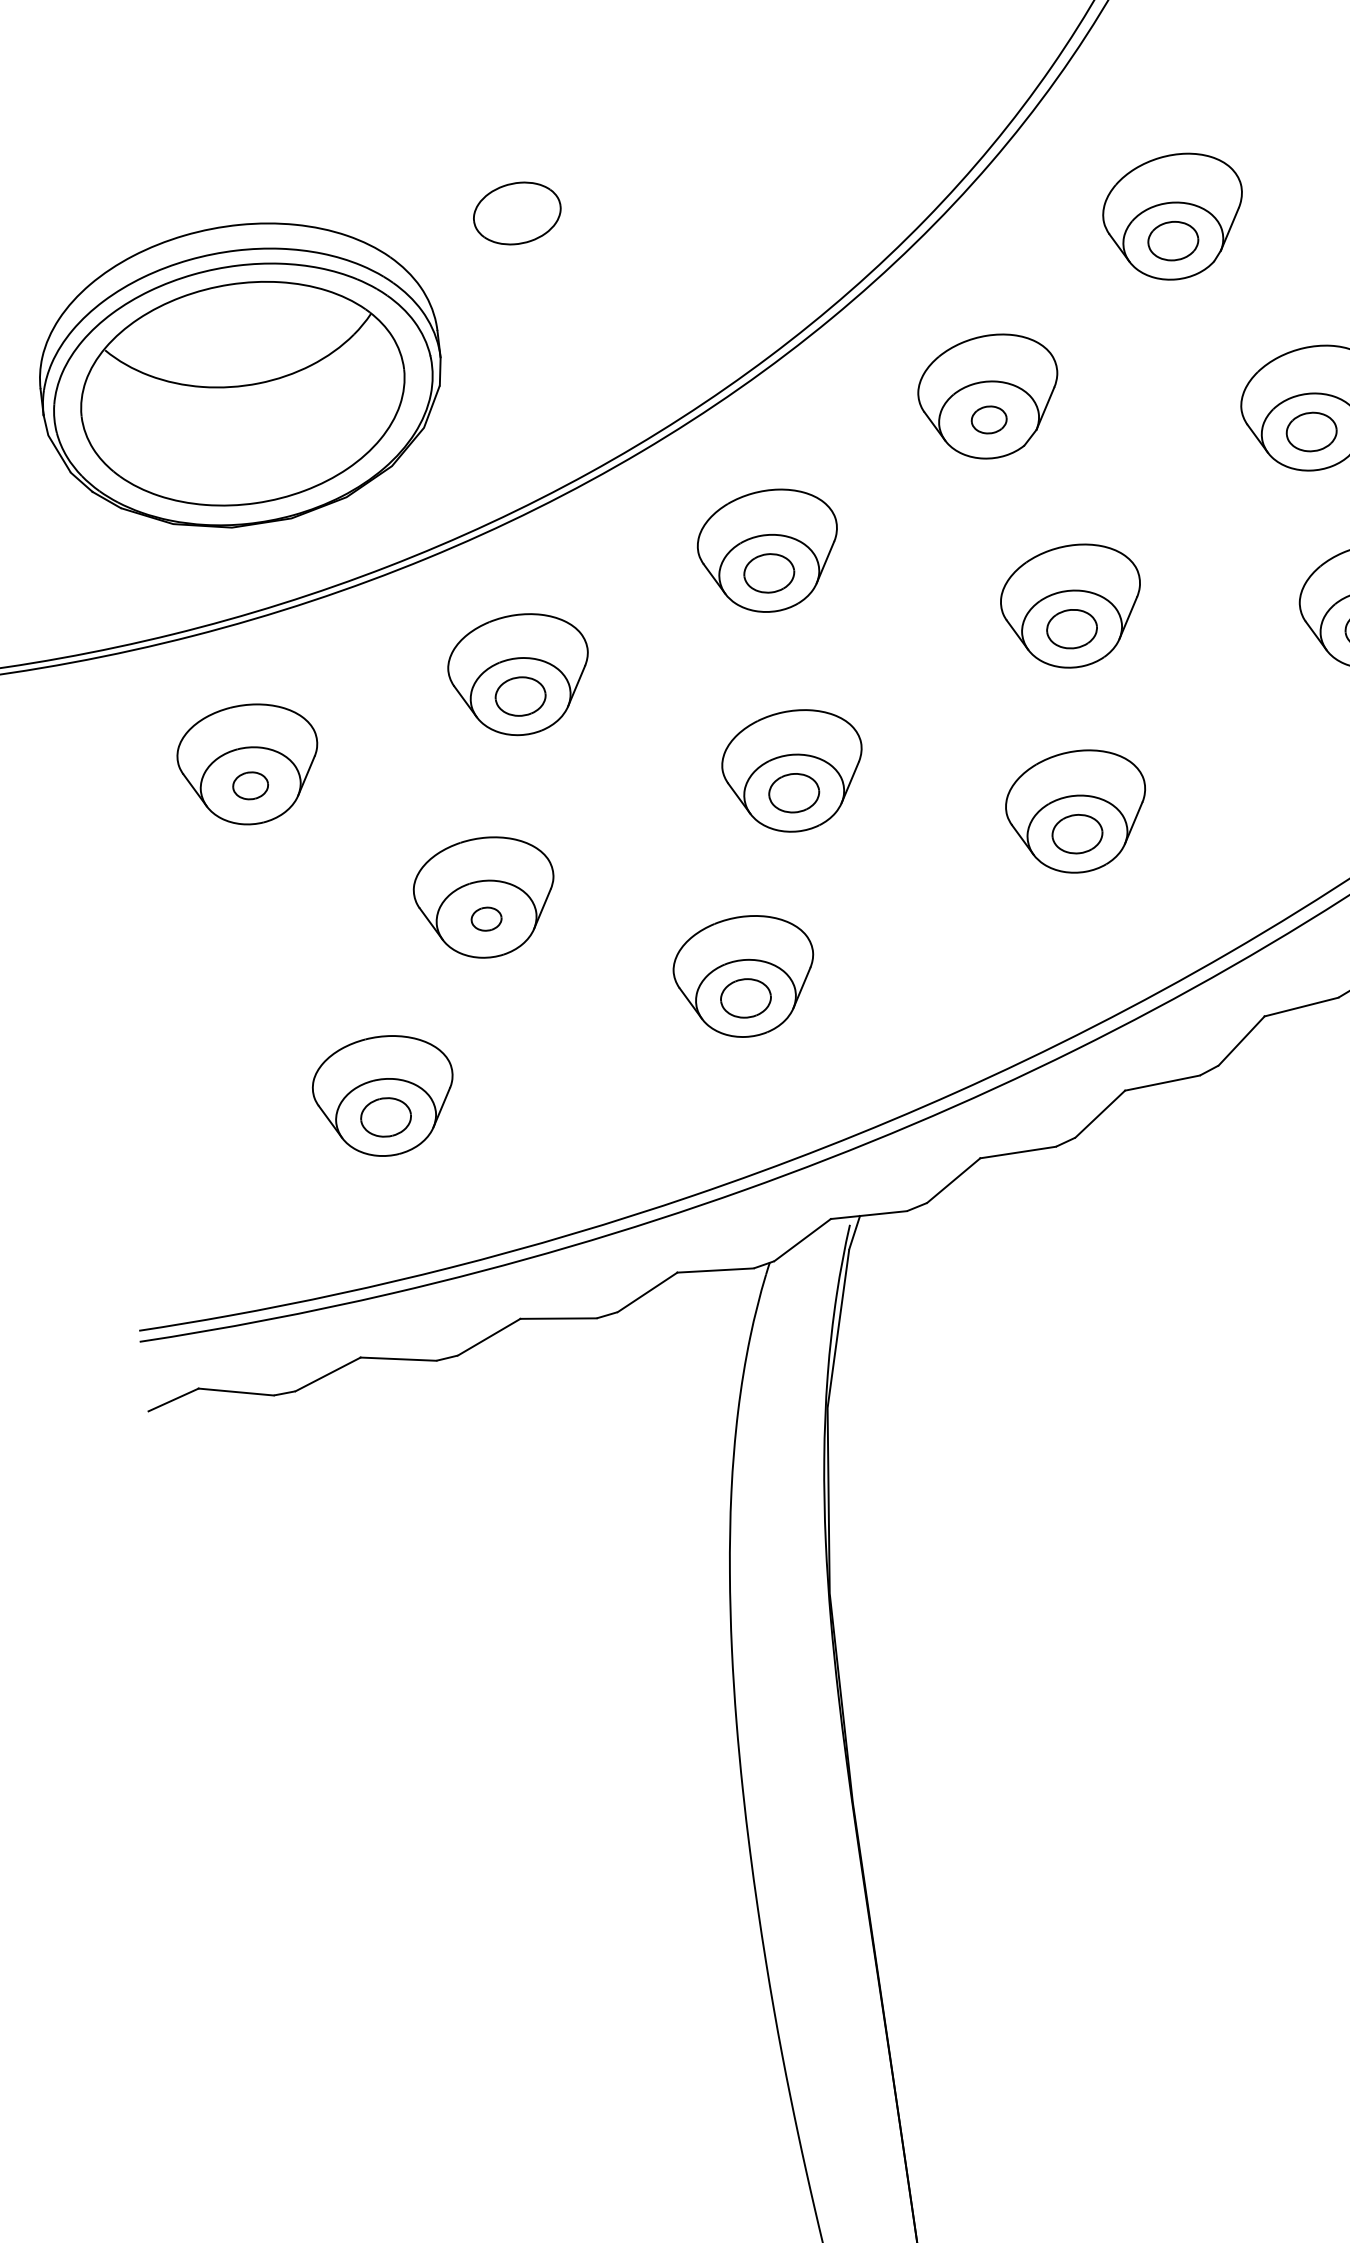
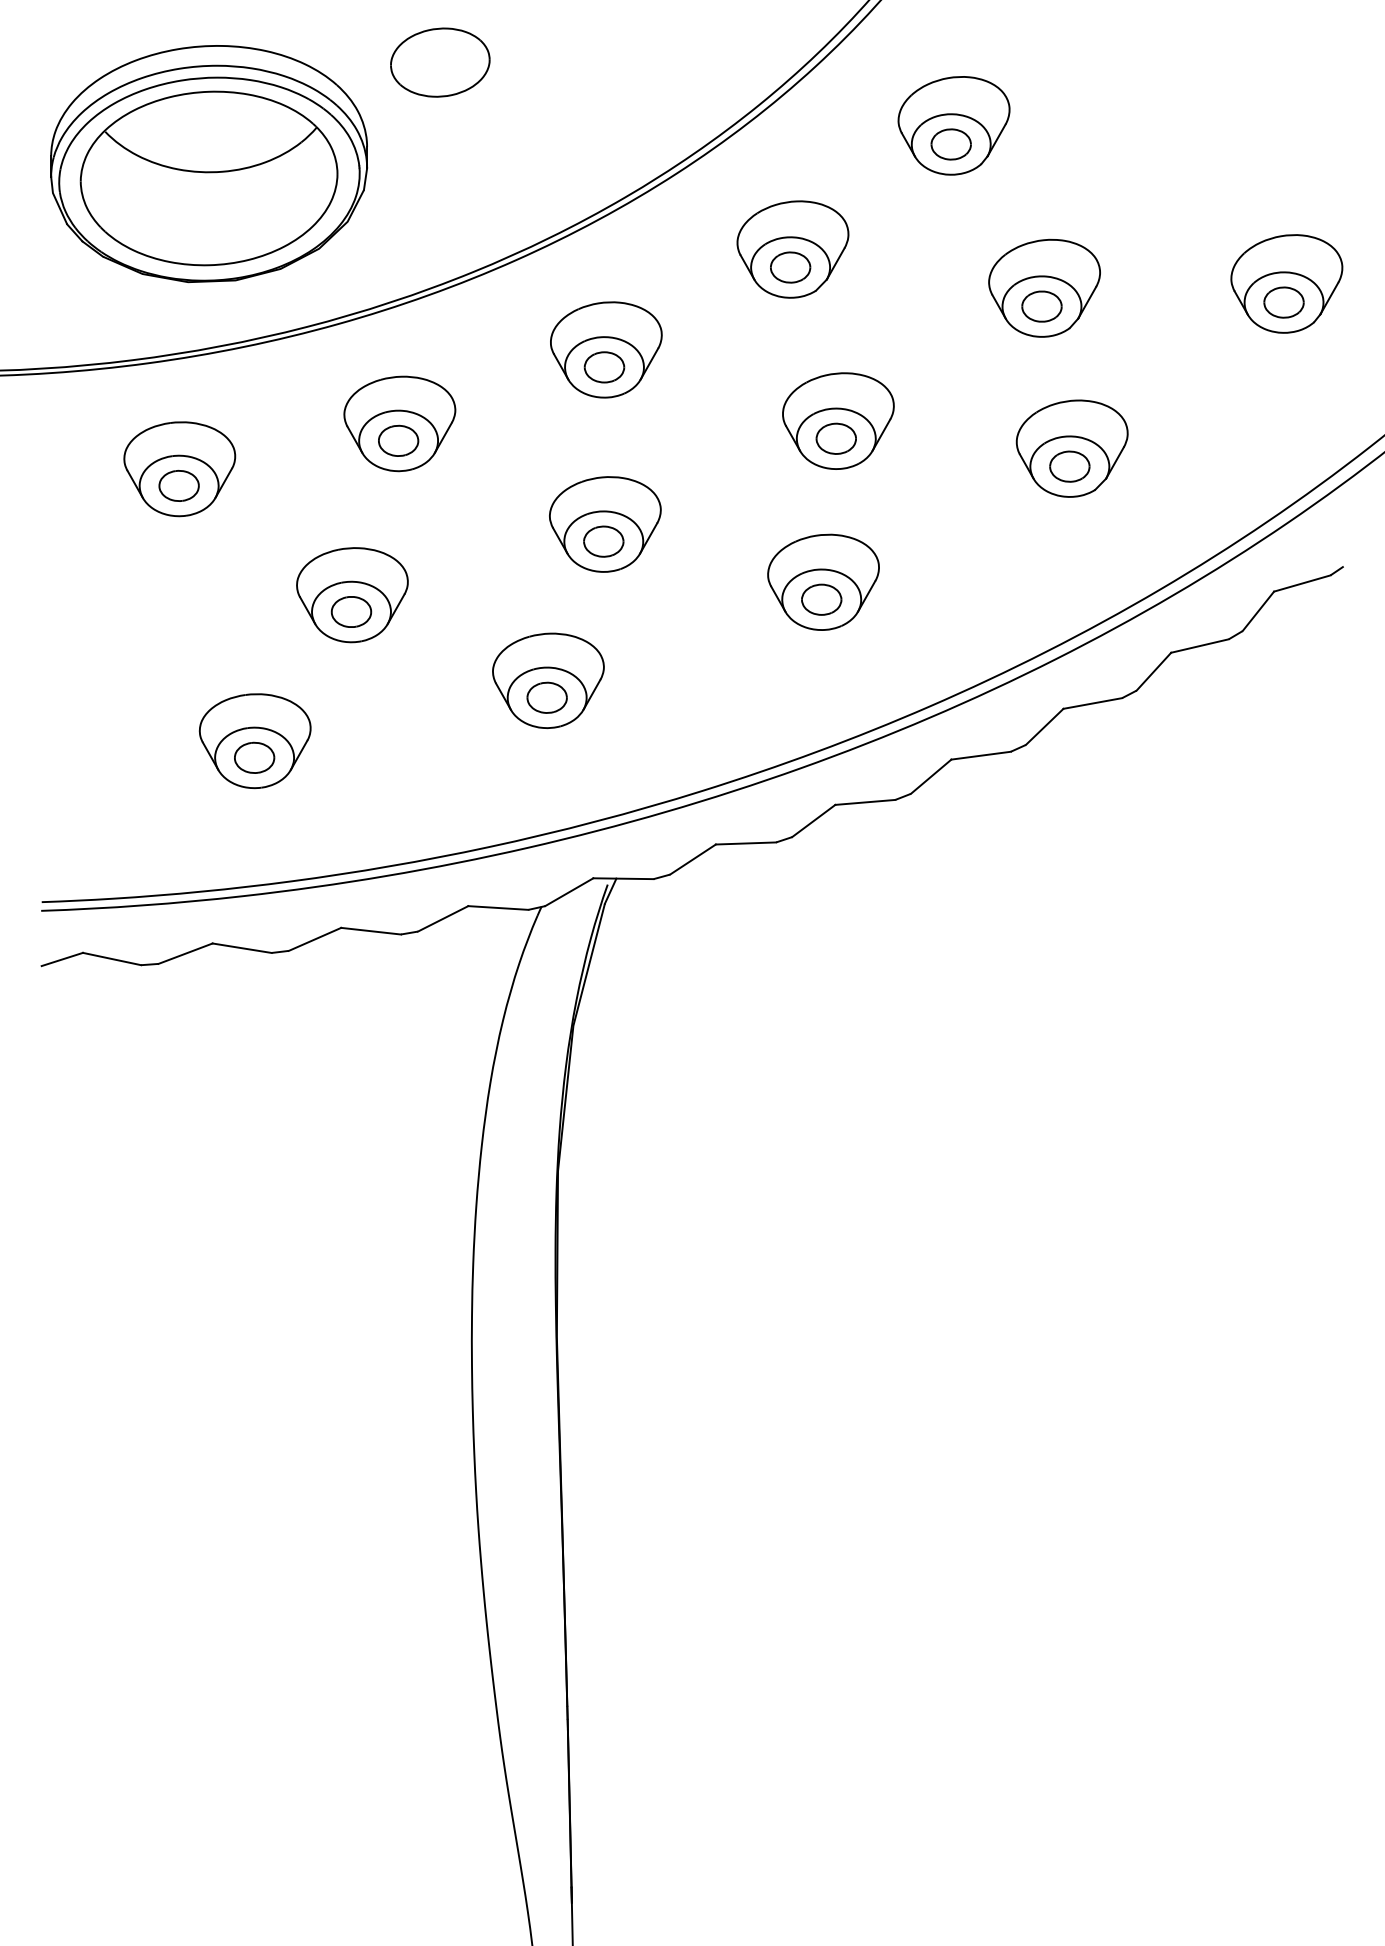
part: (517, 213) -> (440, 62), size x1.43
part: (988, 419) -> (790, 267), size x1.43
part: (249, 785) -> (178, 485), size x1.43
part: (486, 918) -> (351, 611), size x1.67

